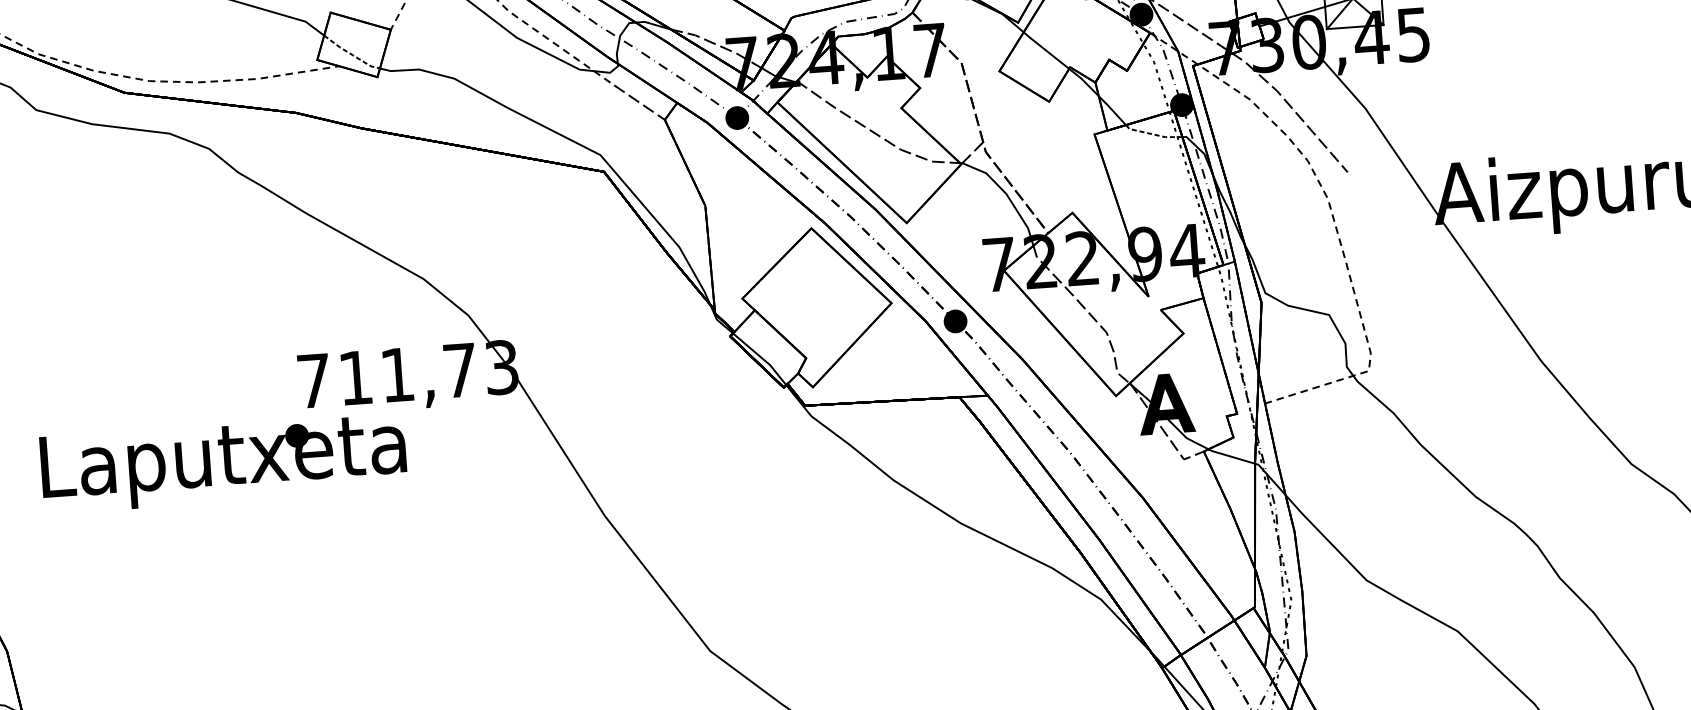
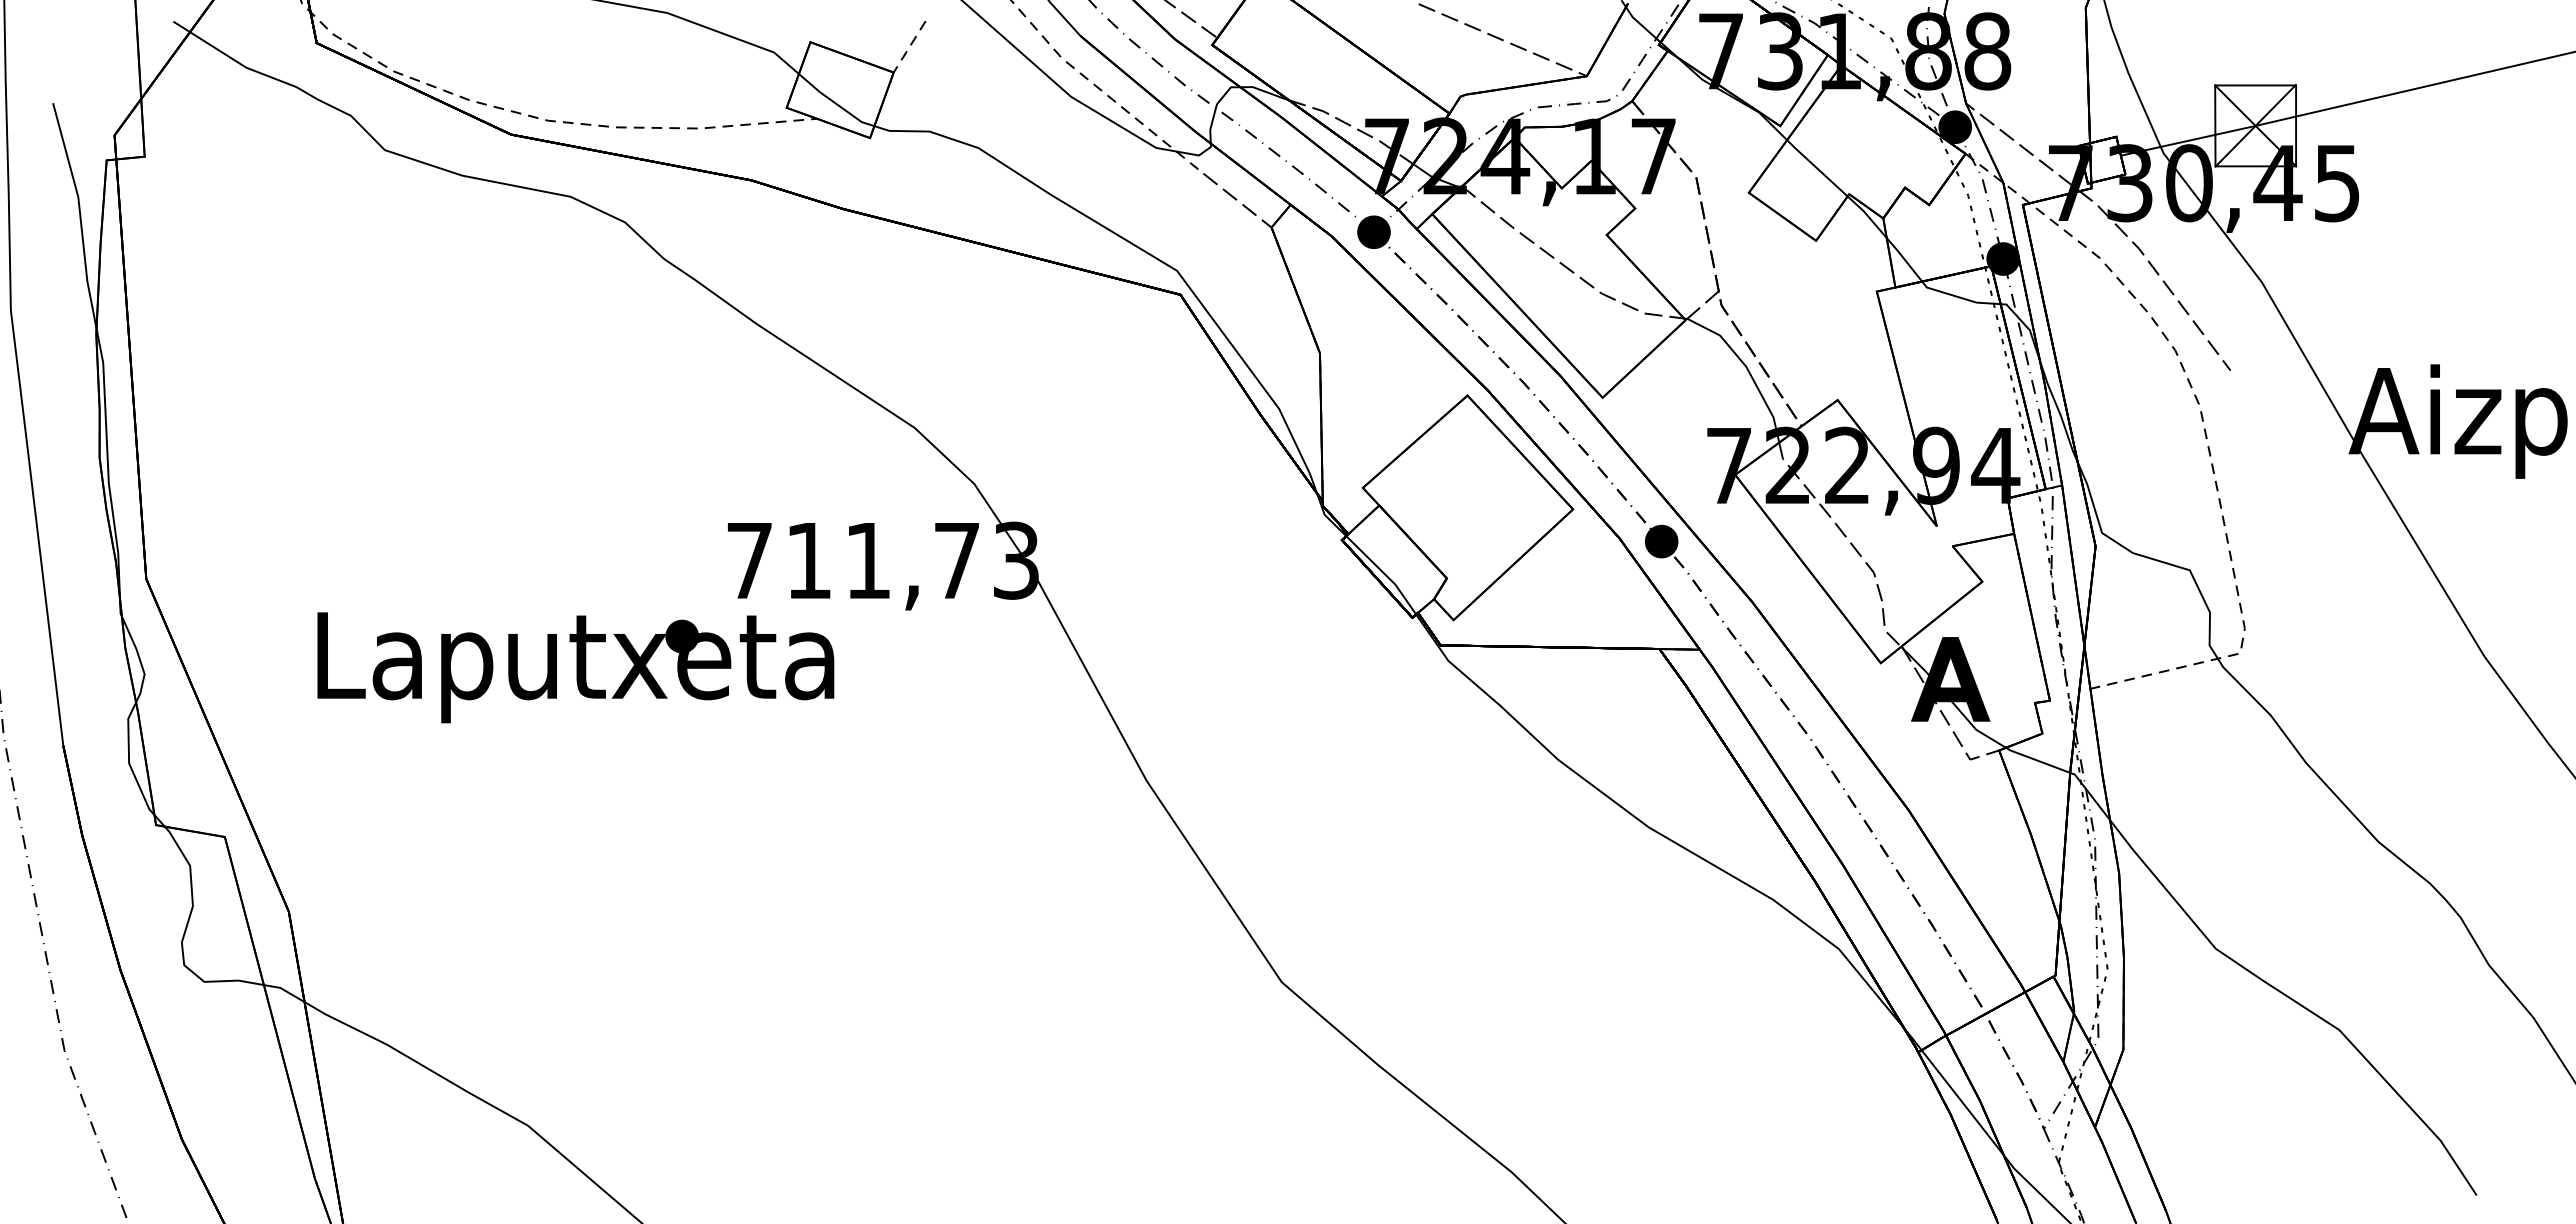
line: (351, 54) -> (835, 103), dashed -> solid
line: (1153, 134) -> (1960, 297), dashed -> solid
text: (223, 463) -> (575, 667), moved

